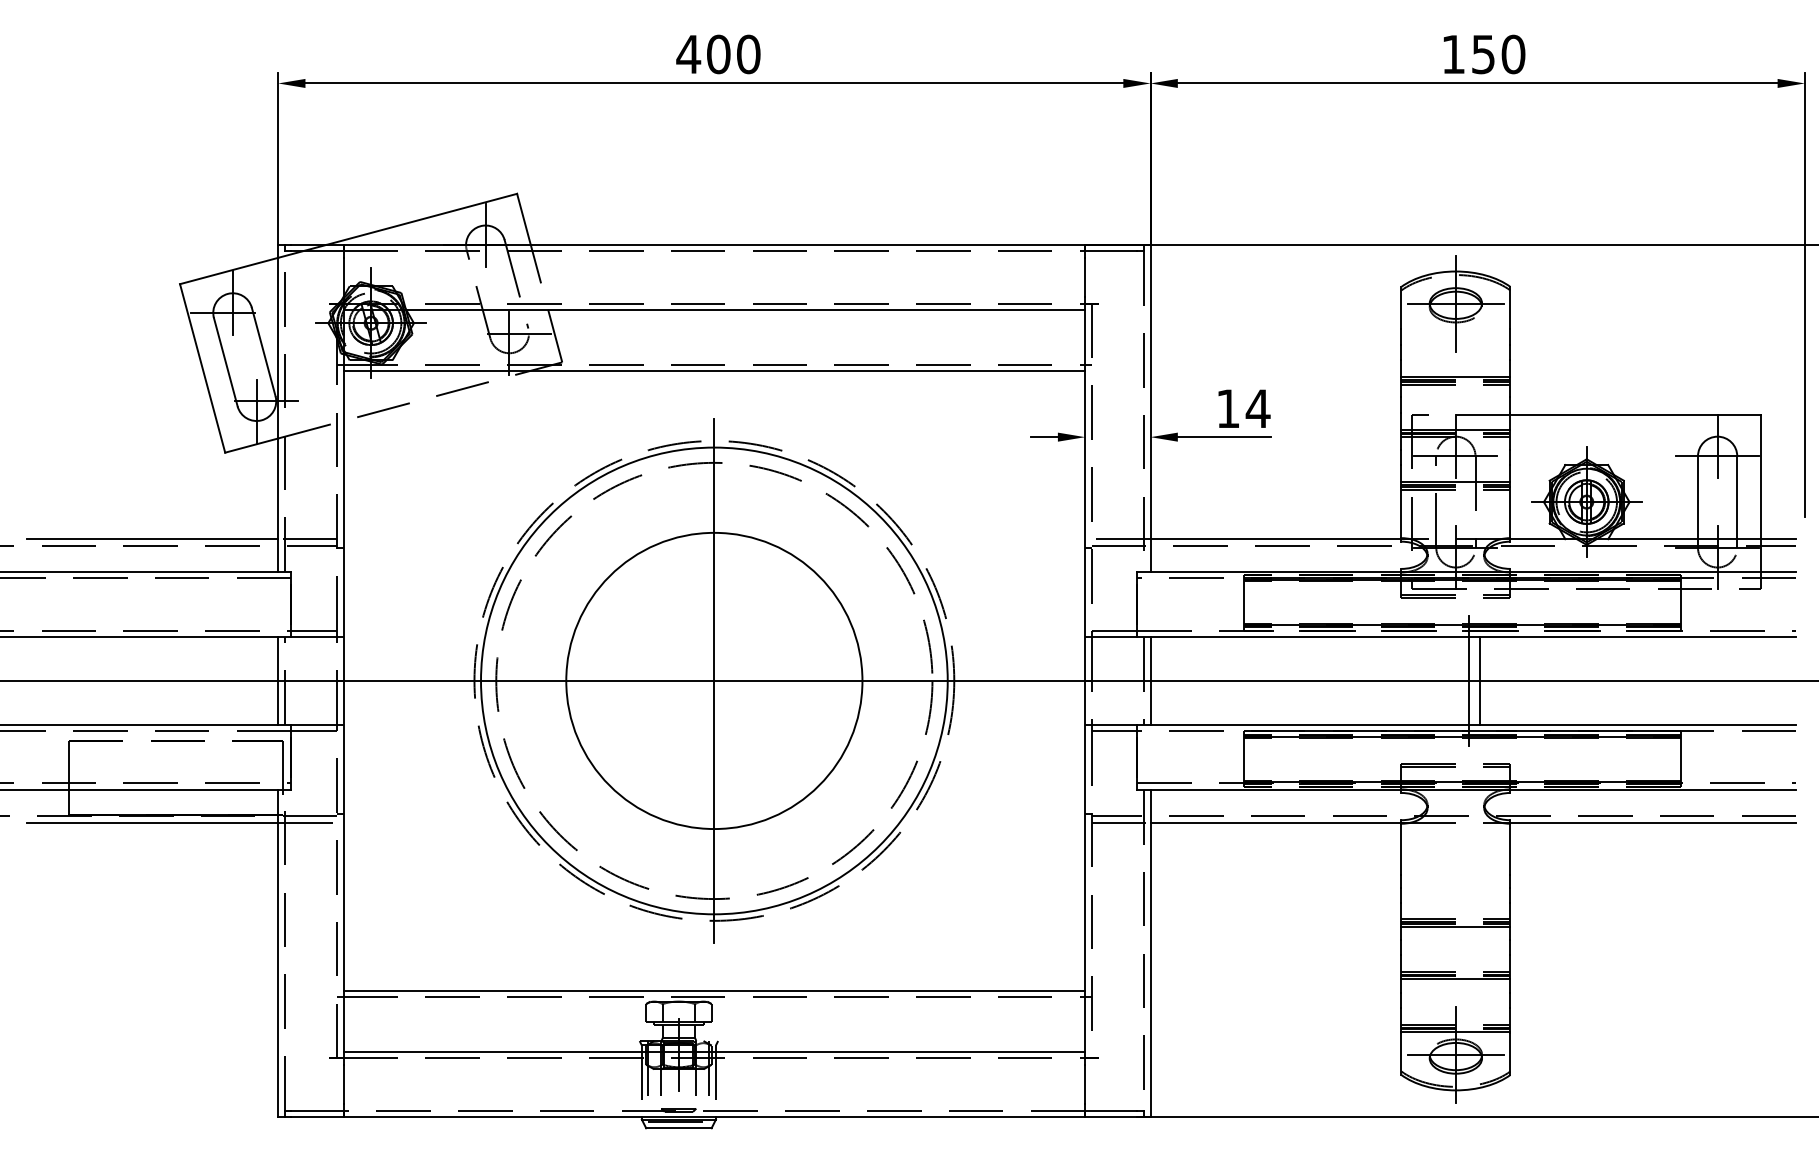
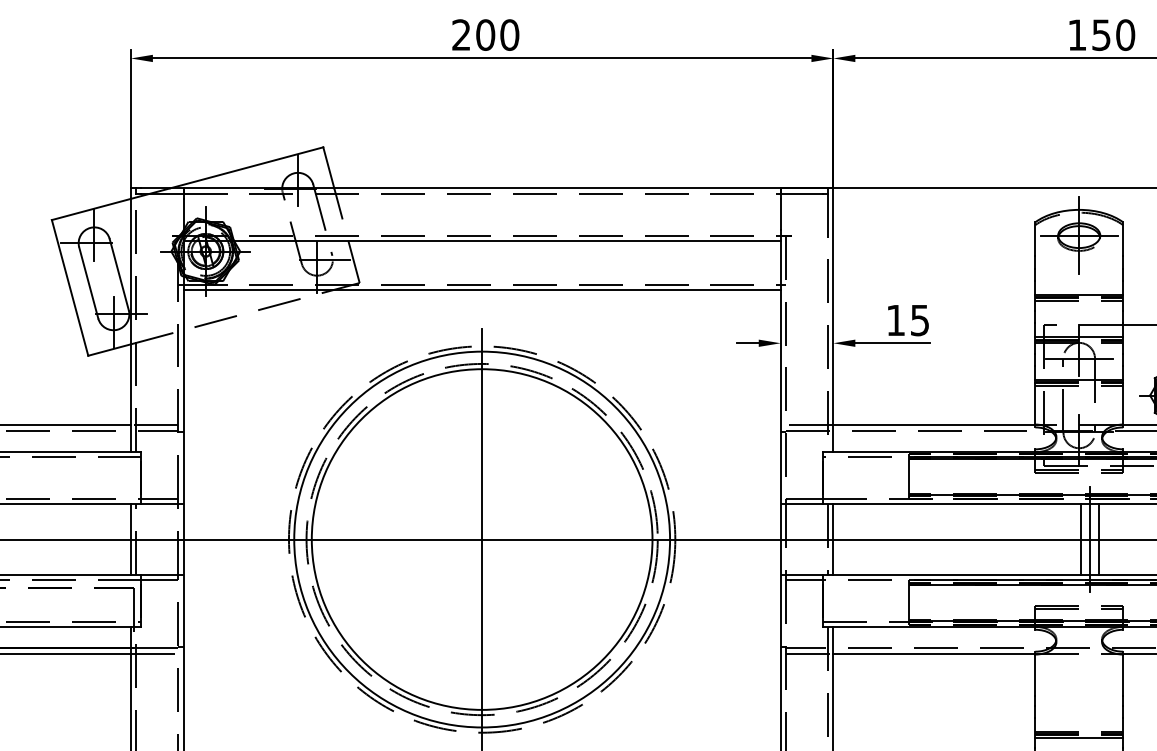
text: (688, 53) -> (461, 34), 400 -> 200
text: (1257, 408) -> (919, 320), 14 -> 15
circle: (713, 680) -> (481, 539), size x1.43
line: (1458, 680) -> (1081, 539), added

